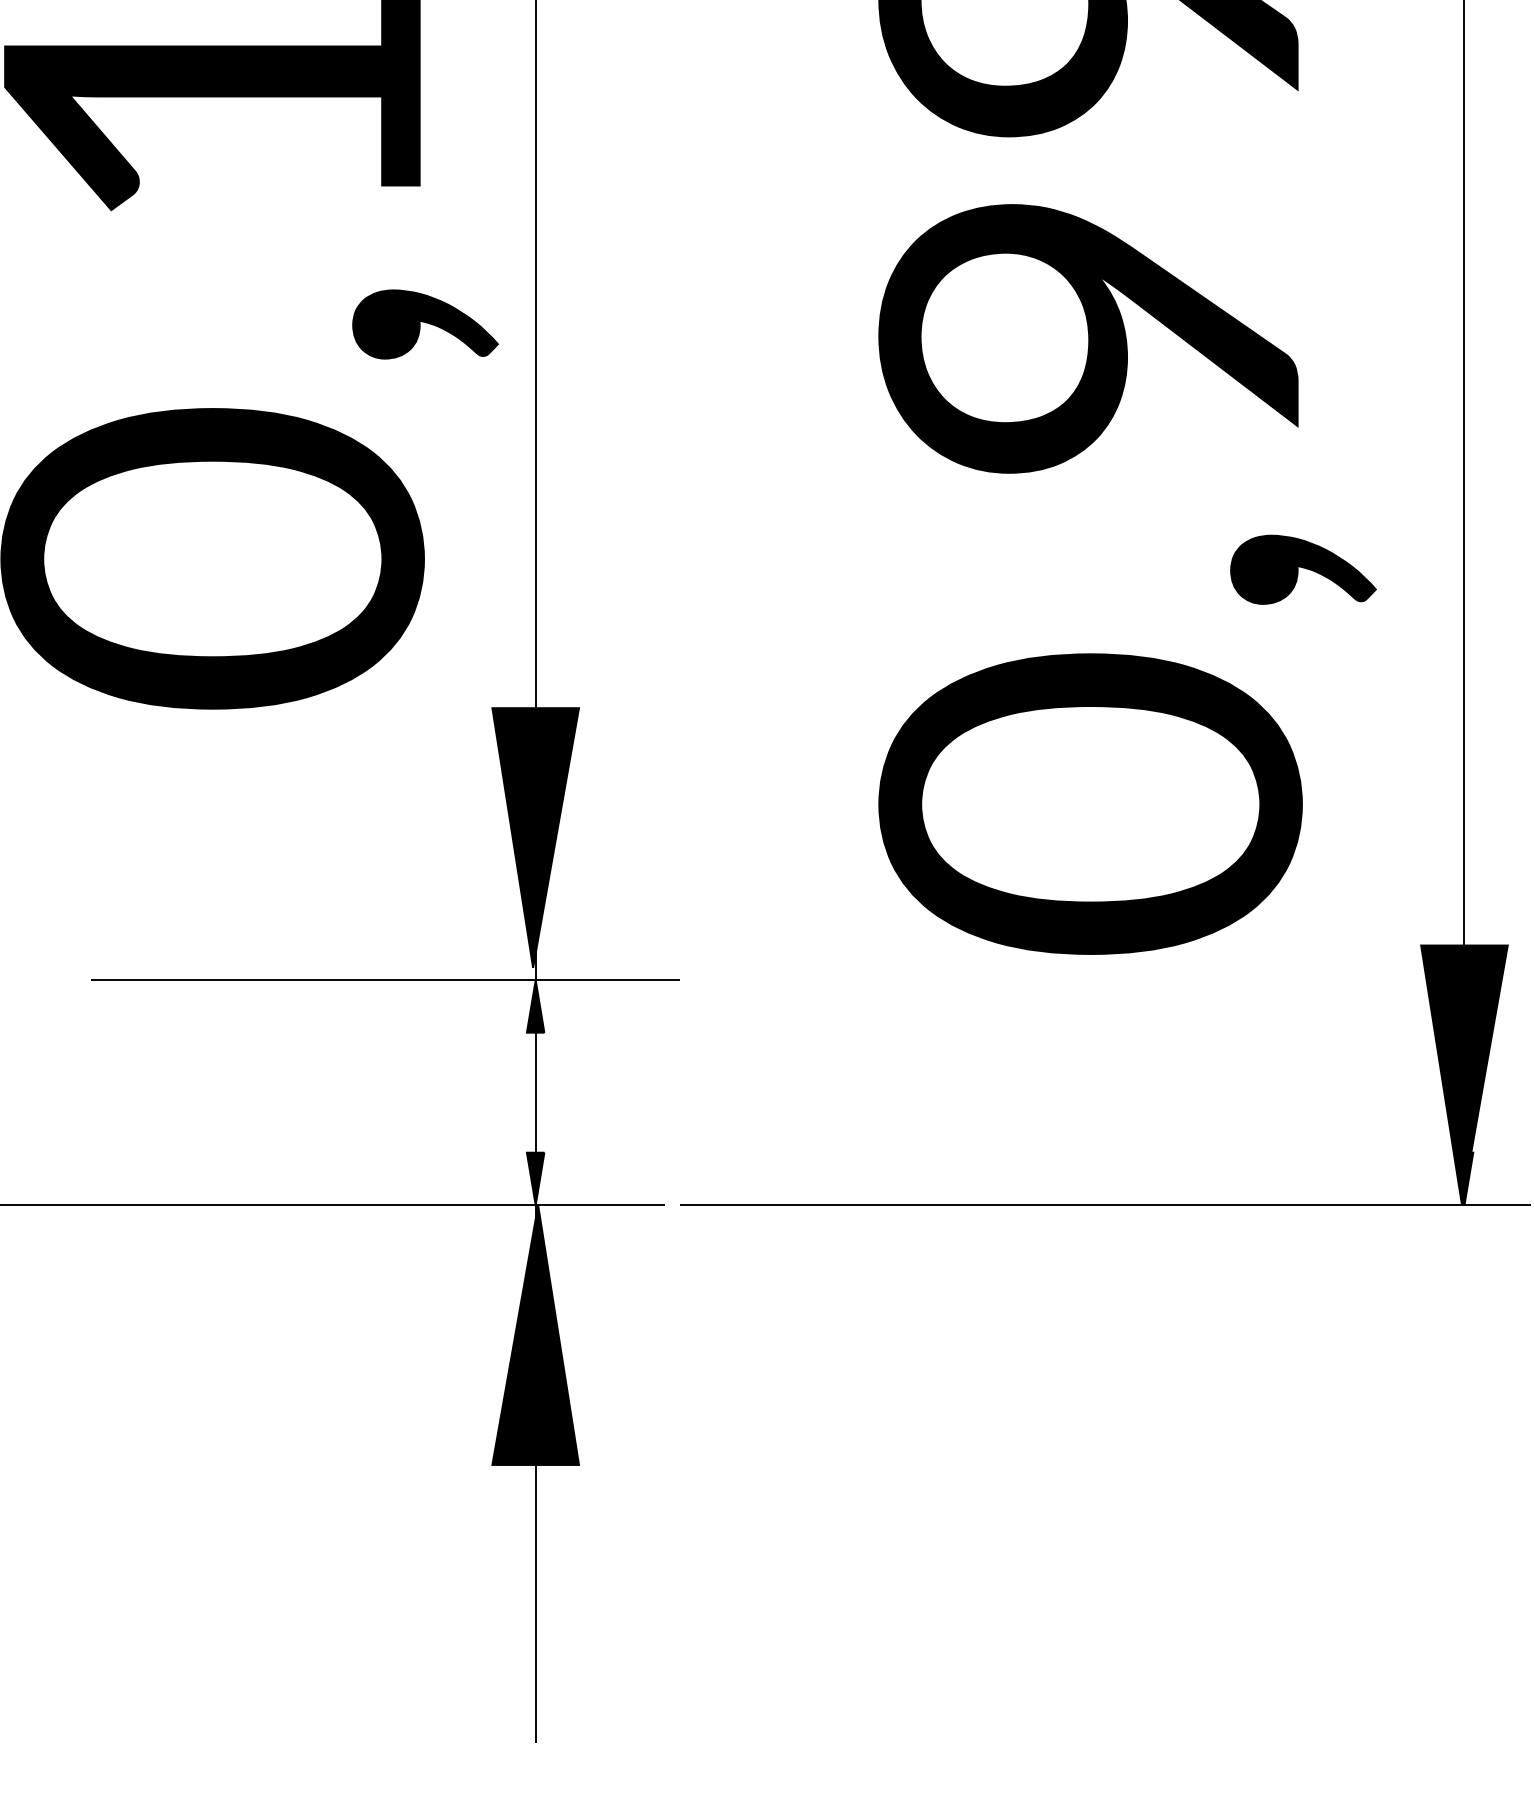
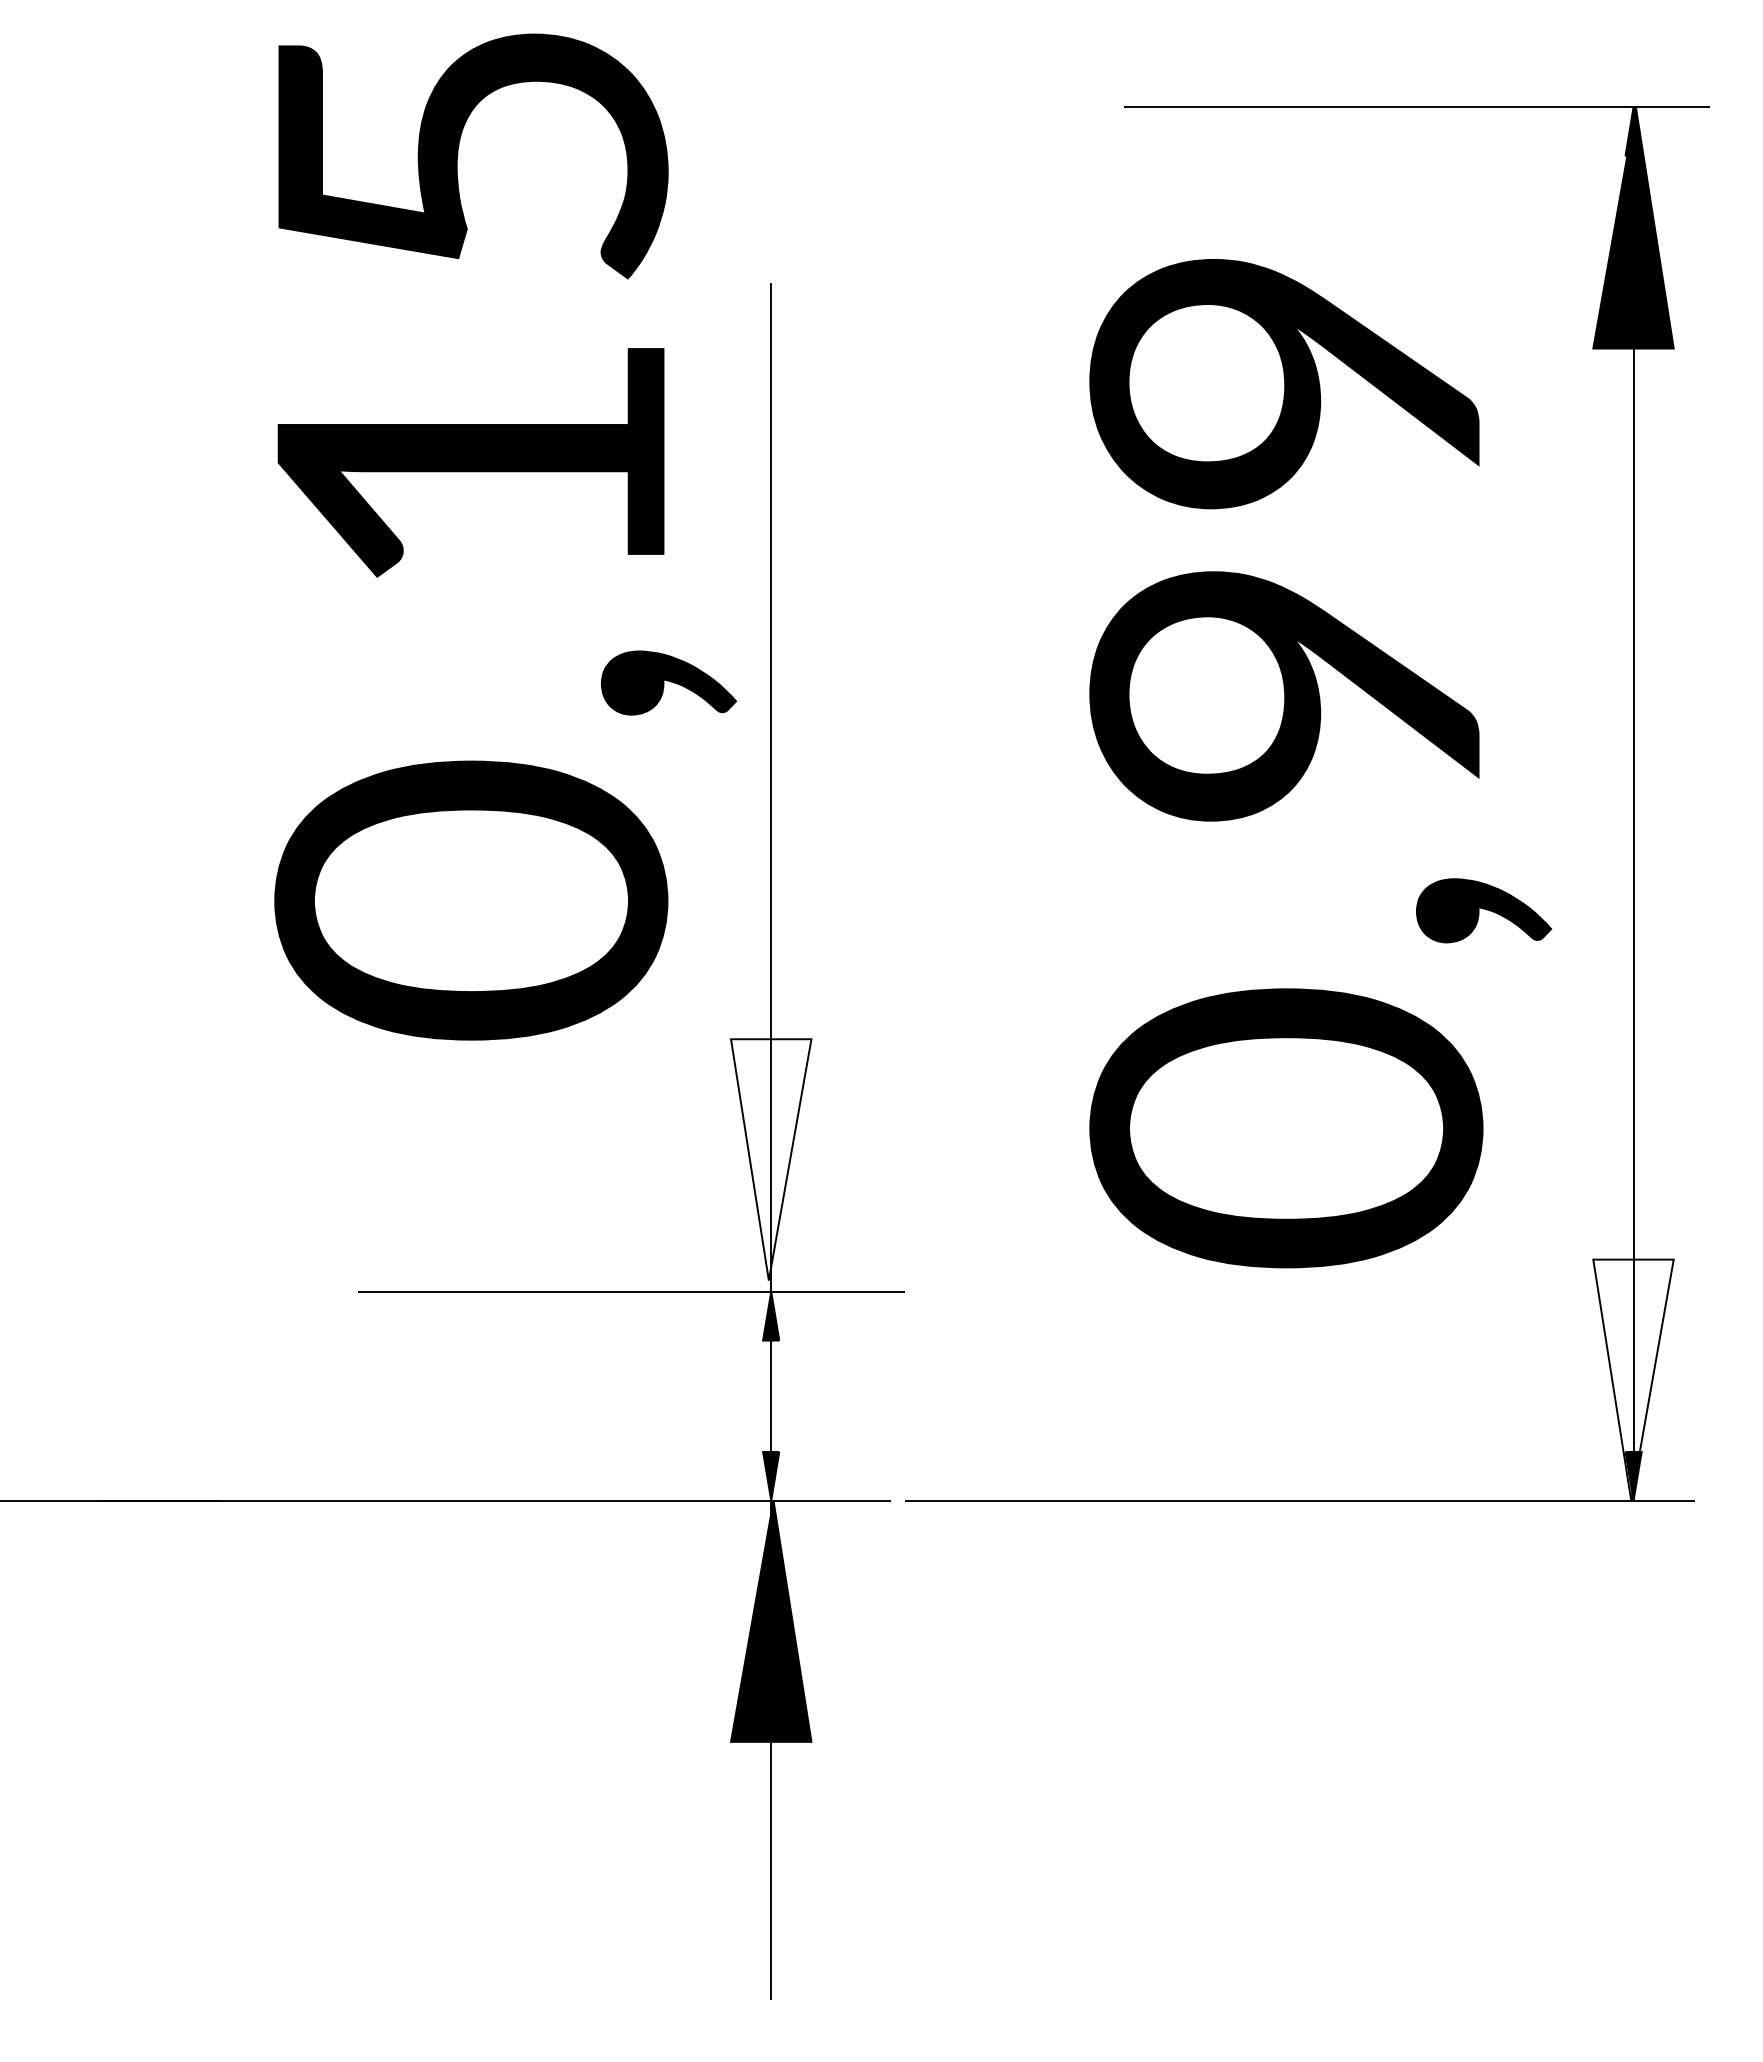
fill: (535, 837) -> (771, 1159), removed
fill: (1464, 1074) -> (1633, 1379), removed

